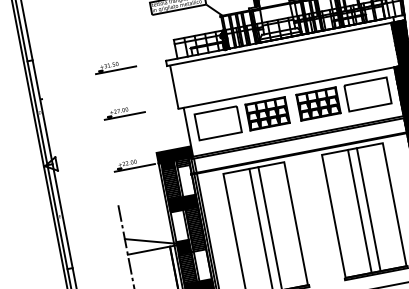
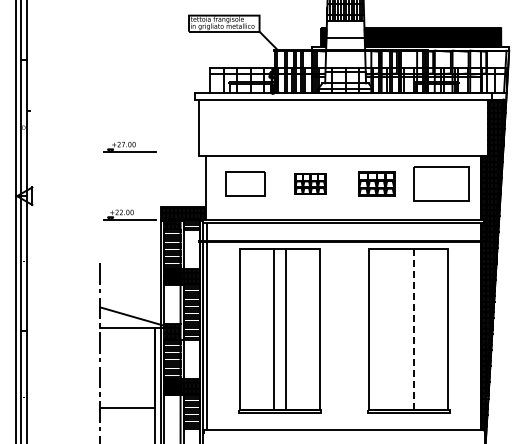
part: (114, 66) -> (129, 87), removed
part: (318, 103) -> (376, 183), size x0.7
part: (267, 113) -> (310, 183), size x0.6
part: (217, 122) -> (245, 183), size x0.7
line: (368, 209) -> (414, 329), solid -> dashed
line: (359, 211) -> (402, 329), removed

